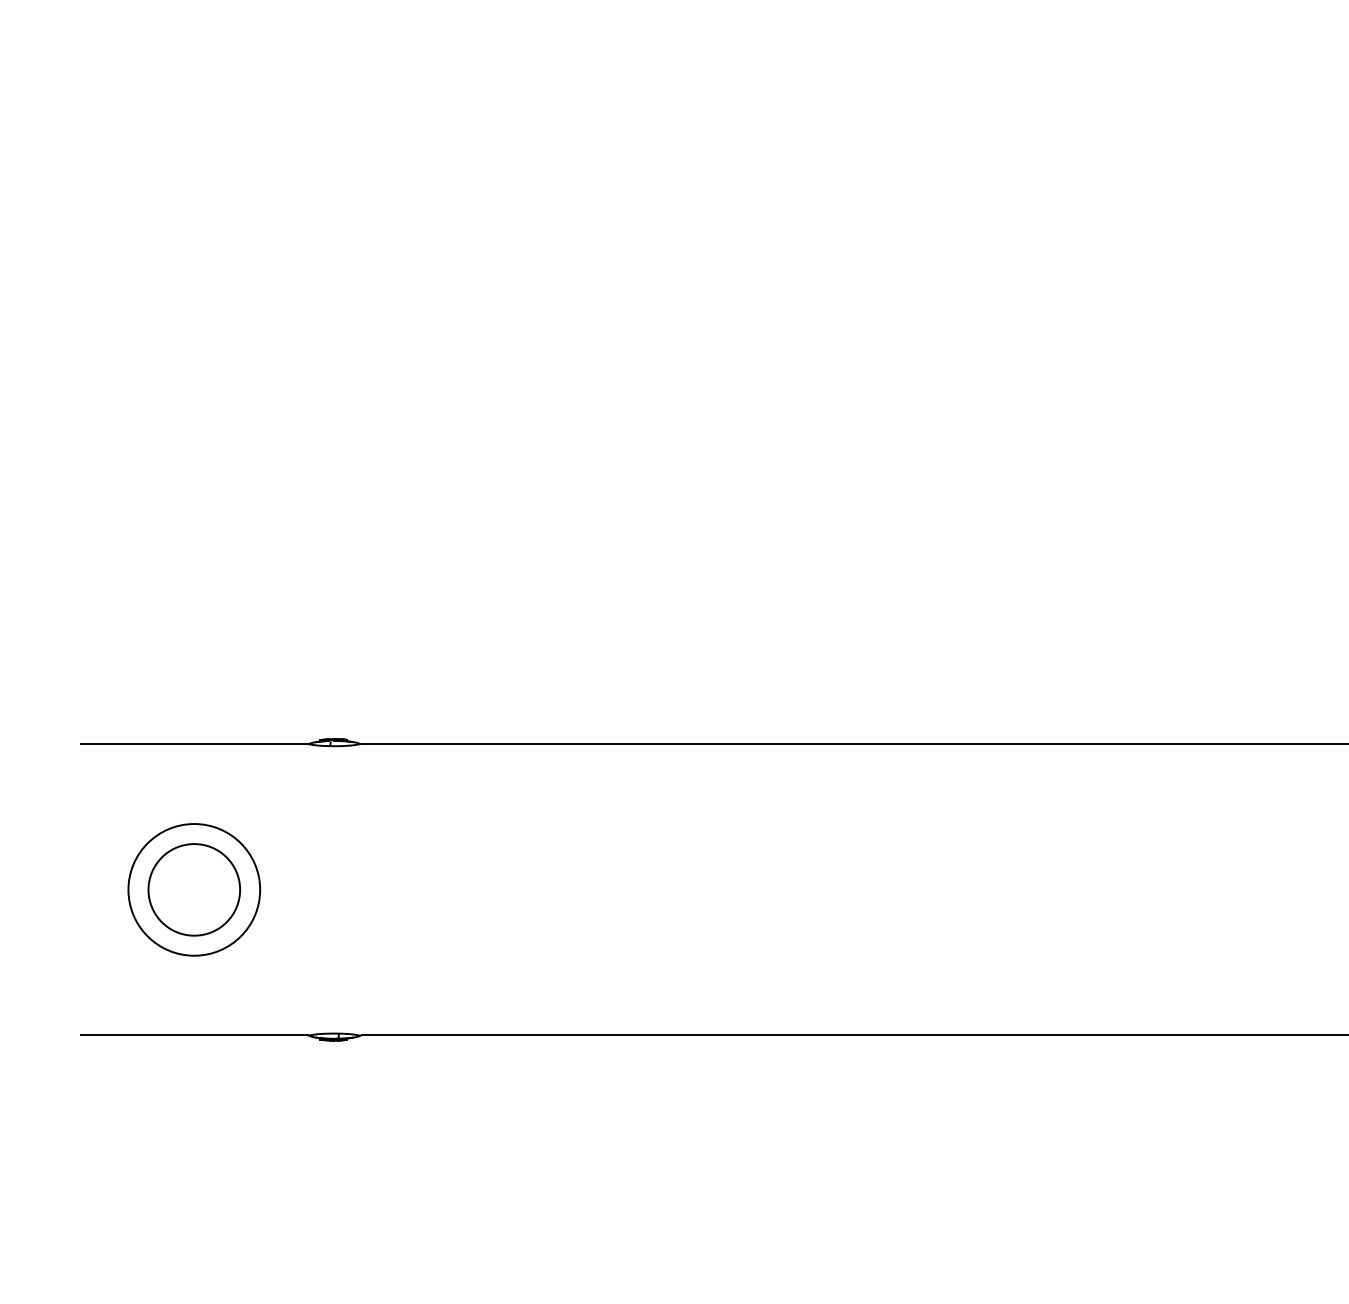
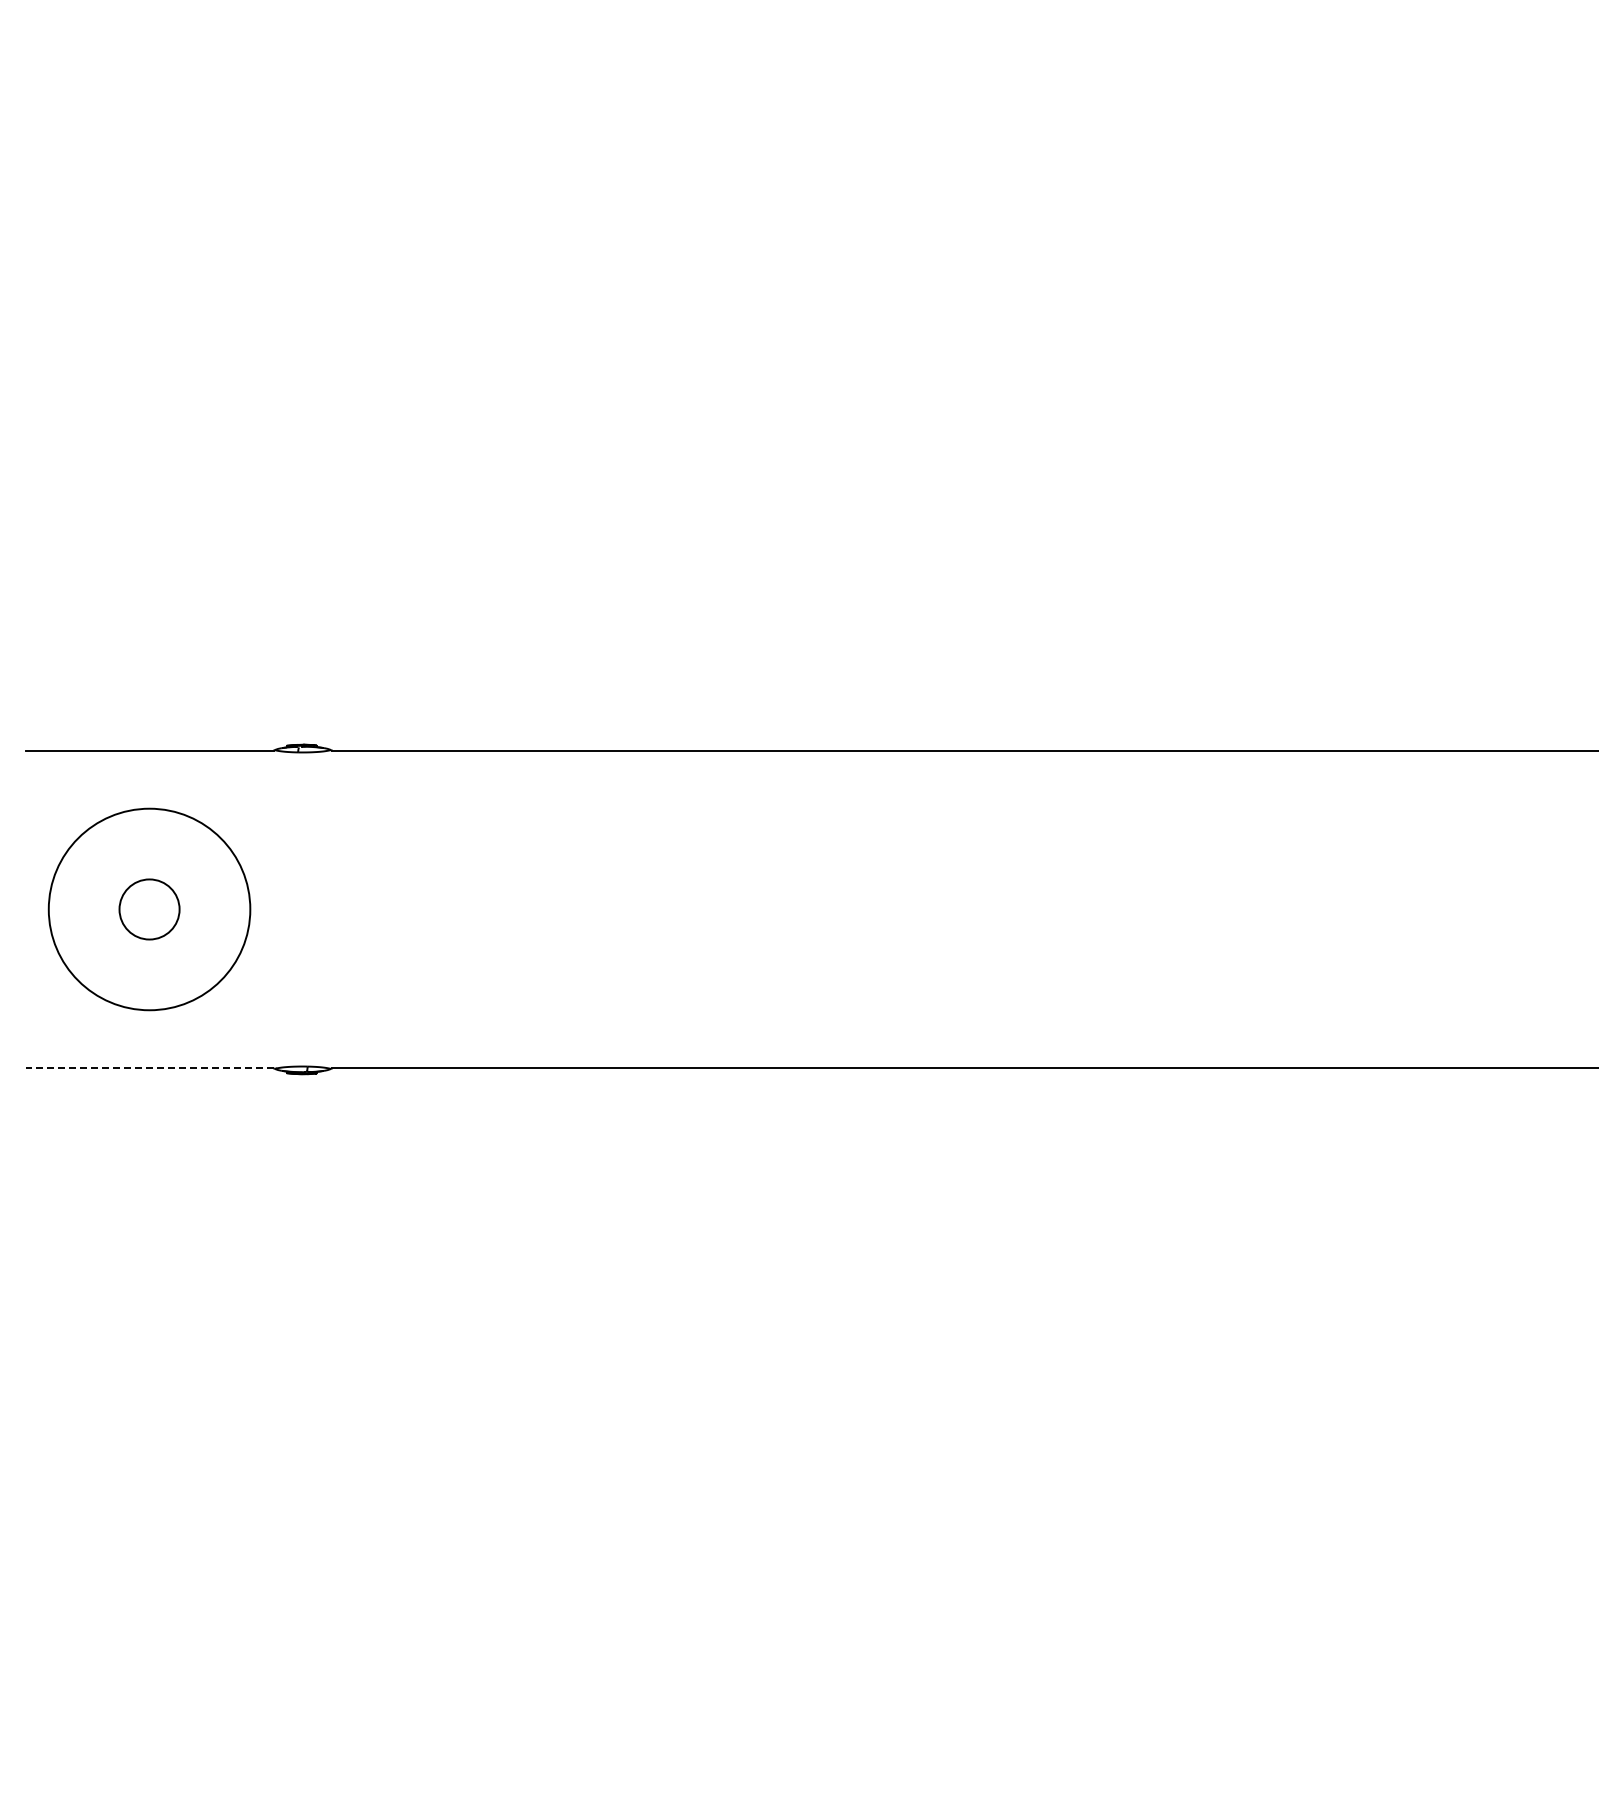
circle: (194, 889) -> (149, 909), size x0.6
circle: (194, 889) -> (149, 909), size x1.4
line: (194, 1035) -> (149, 1068), solid -> dashed

